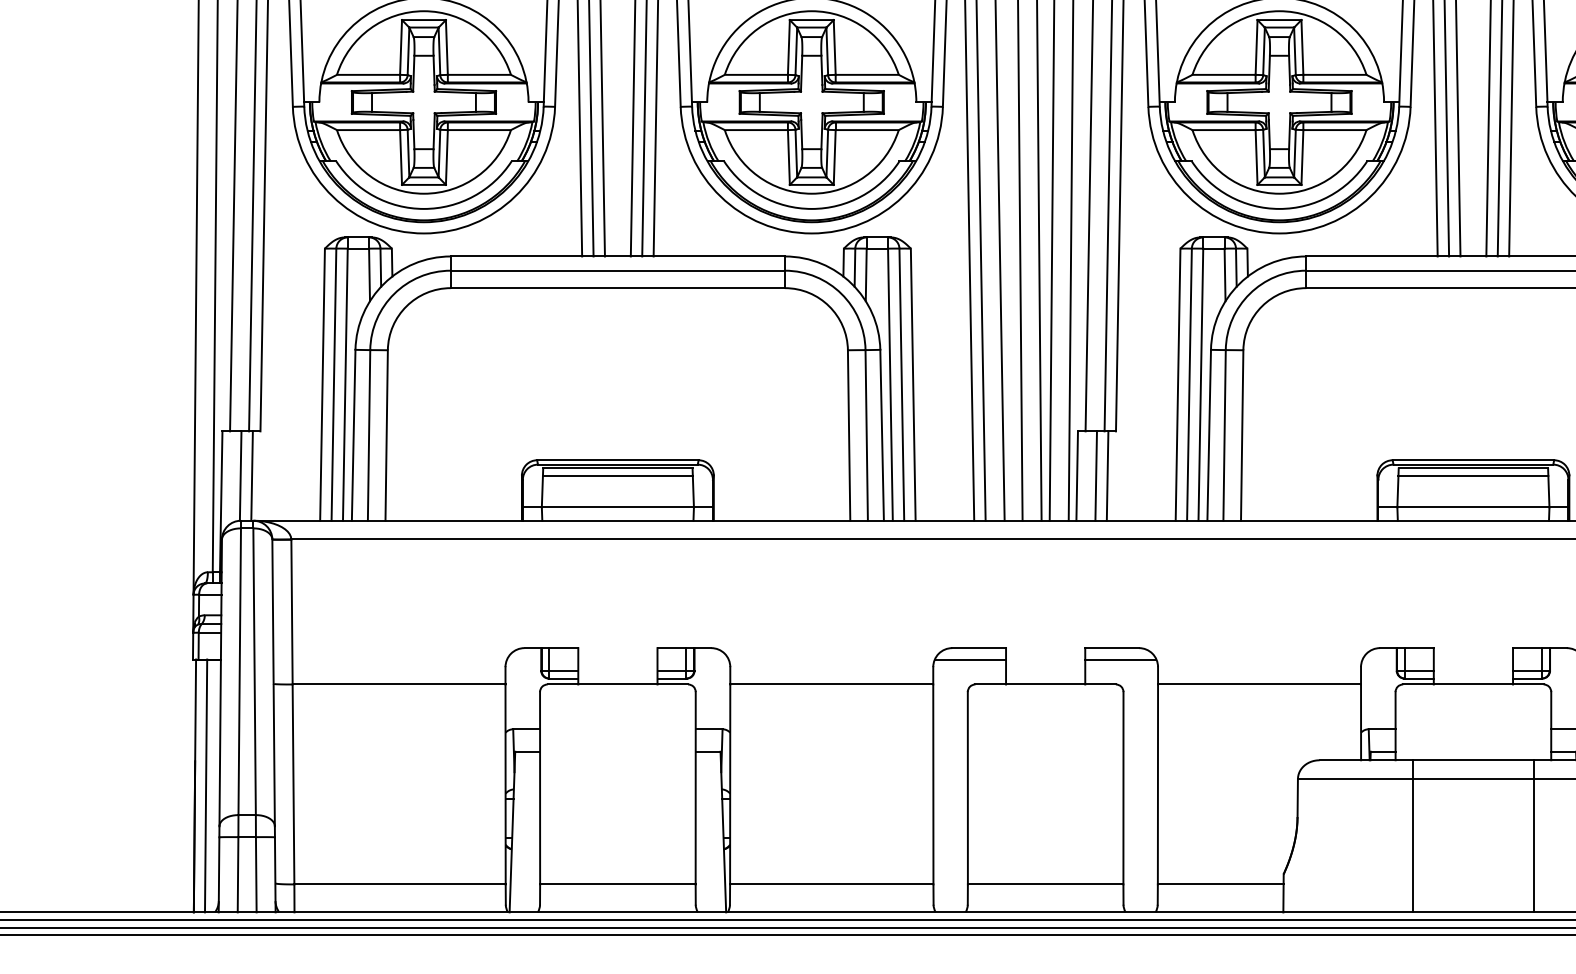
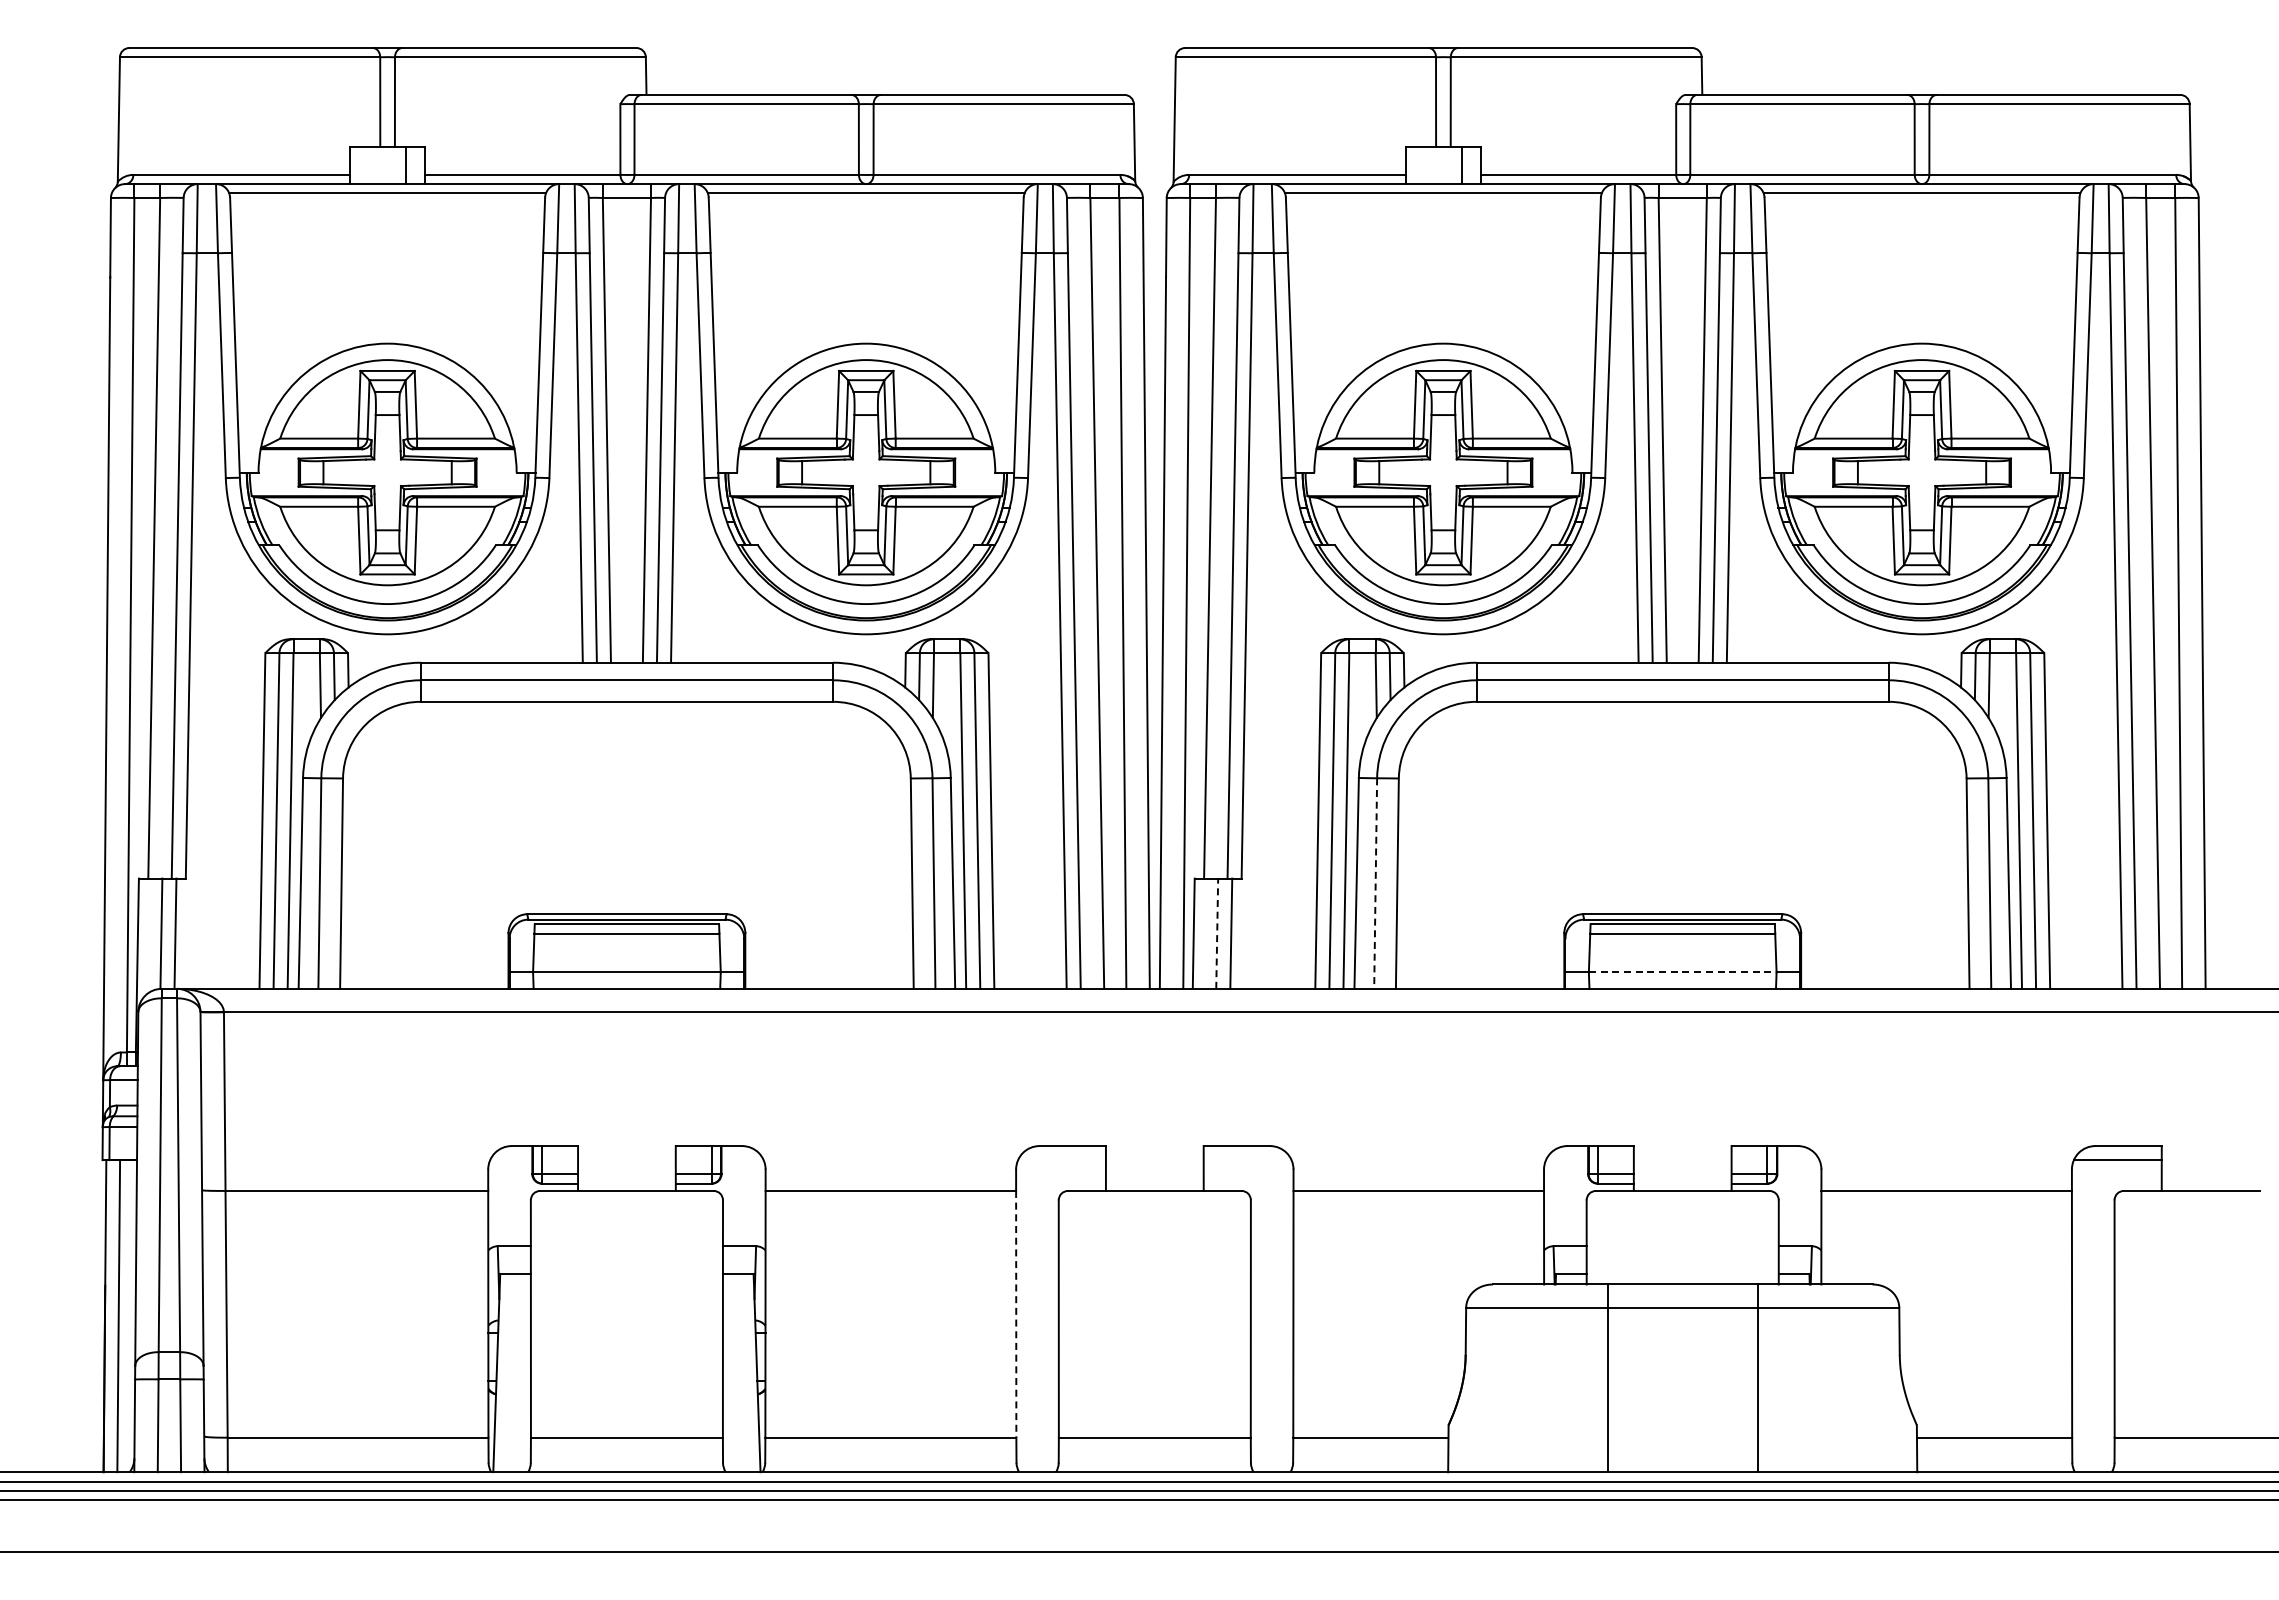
line: (1224, 436) -> (1375, 884), solid -> dashed
line: (1096, 475) -> (1217, 933), solid -> dashed
line: (1473, 507) -> (1682, 972), solid -> dashed
line: (970, 659) -> (1061, 1160), removed
line: (1120, 659) -> (1247, 1160), removed
line: (933, 784) -> (1016, 1314), solid -> dashed

